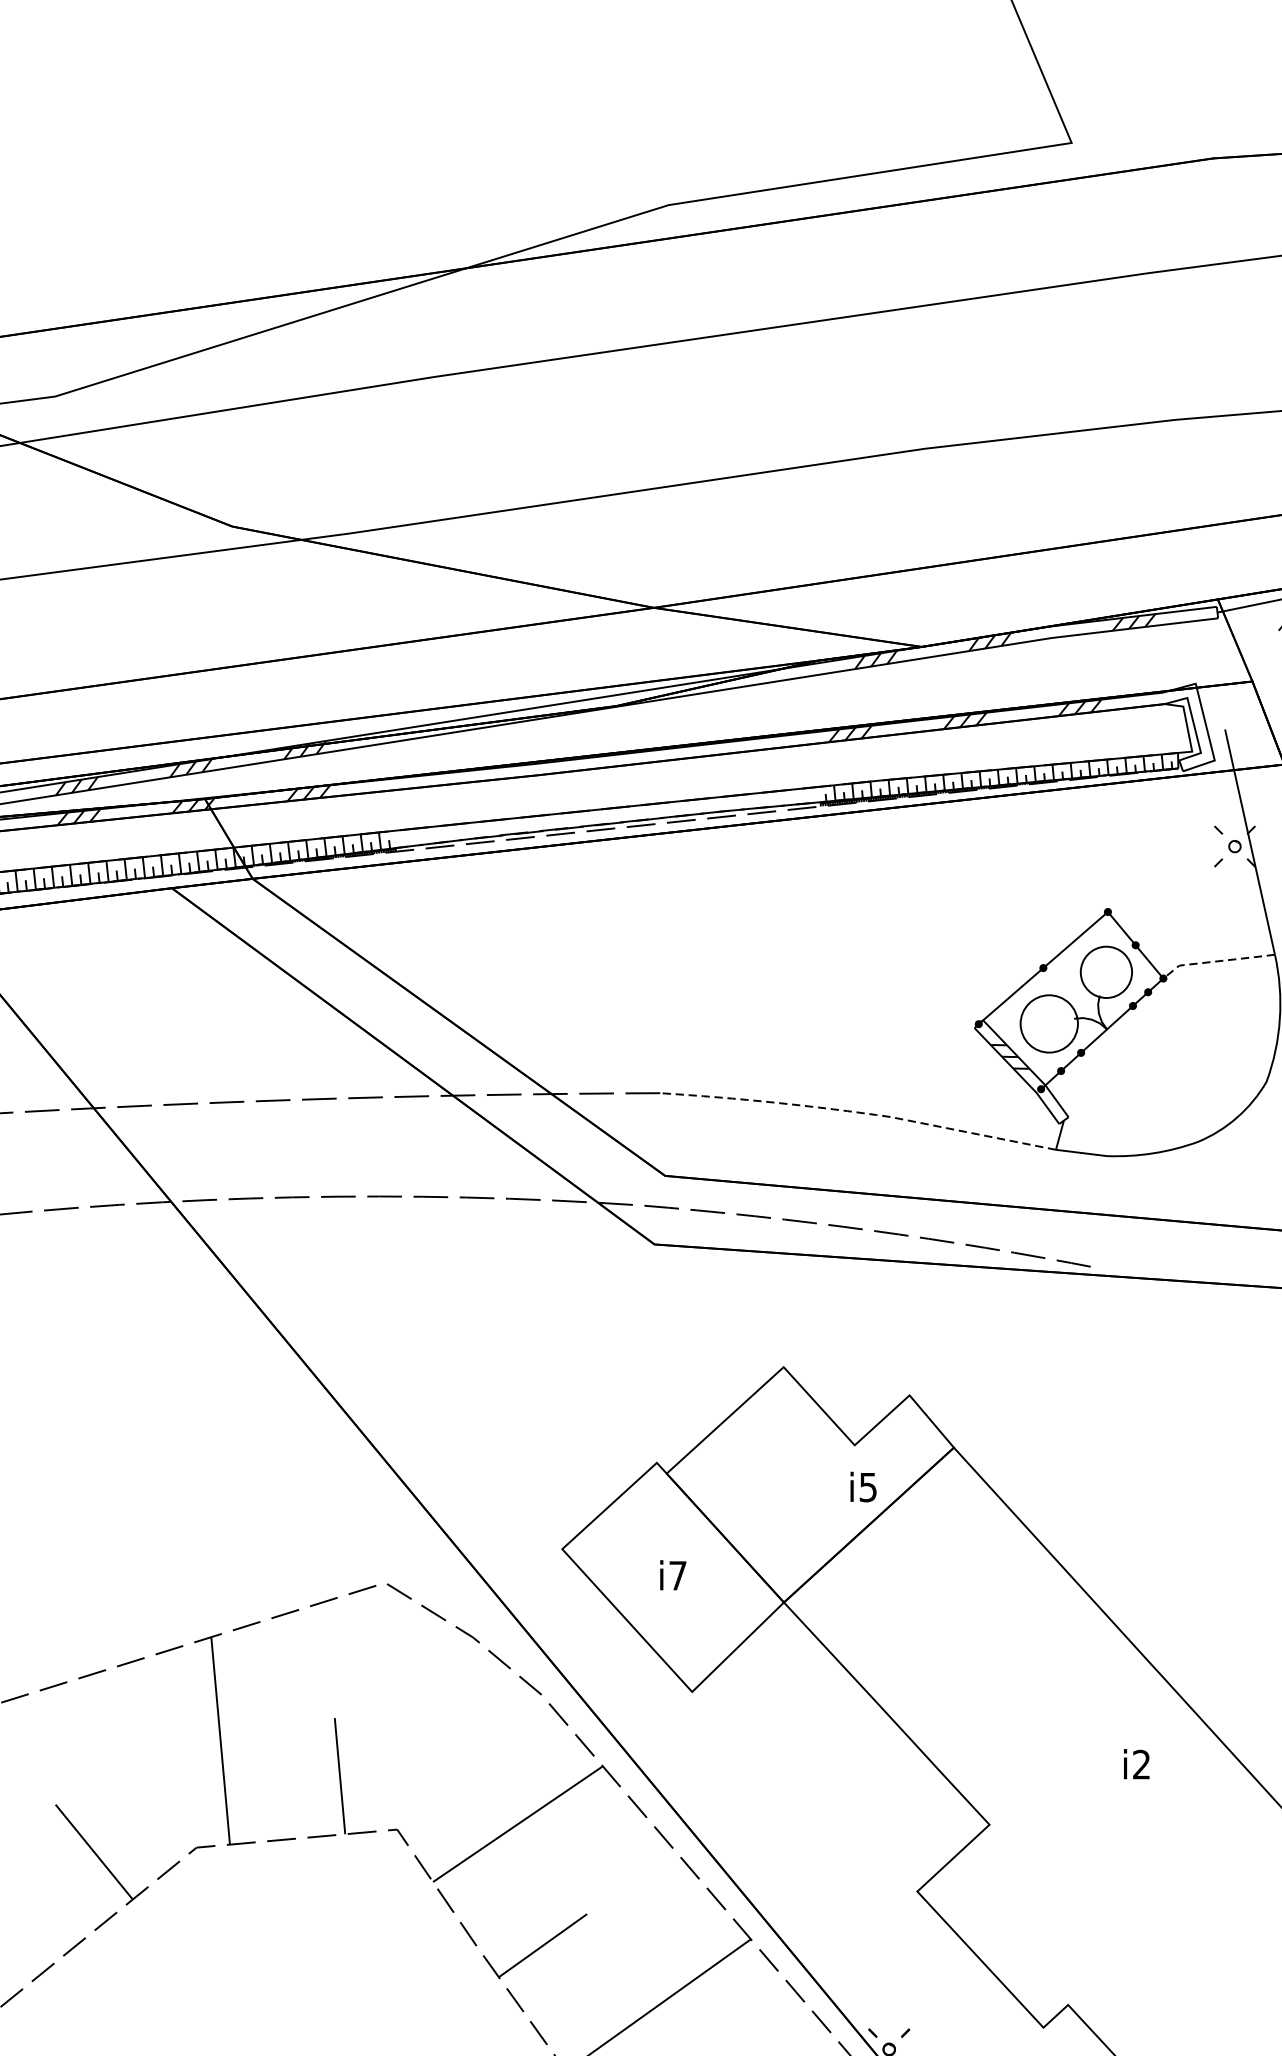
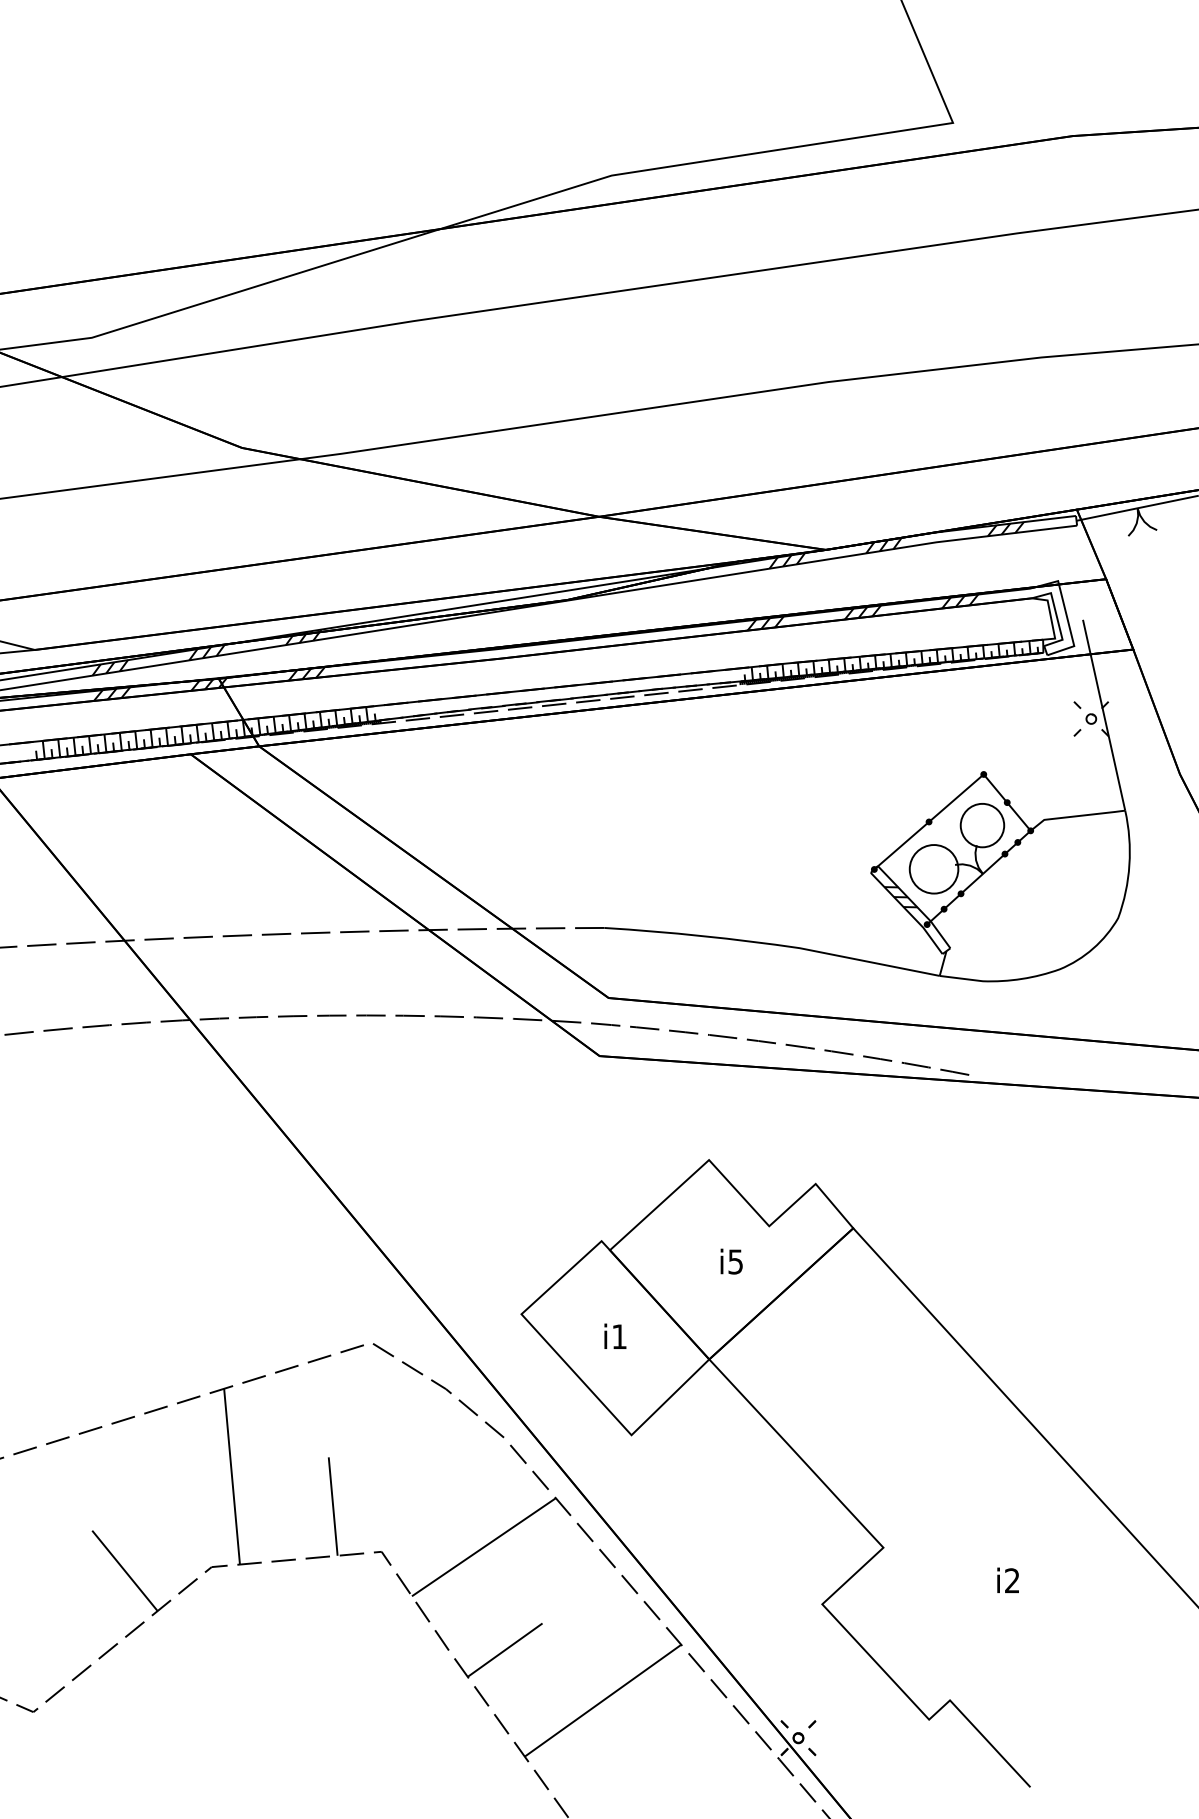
line: (1216, 961) -> (1075, 816), dashed -> solid
line: (856, 1112) -> (770, 944), dashed -> solid
text: (863, 1486) -> (731, 1261), moved
text: (677, 1575) -> (619, 1336), i7 -> i1
text: (1135, 1763) -> (1007, 1579), moved

